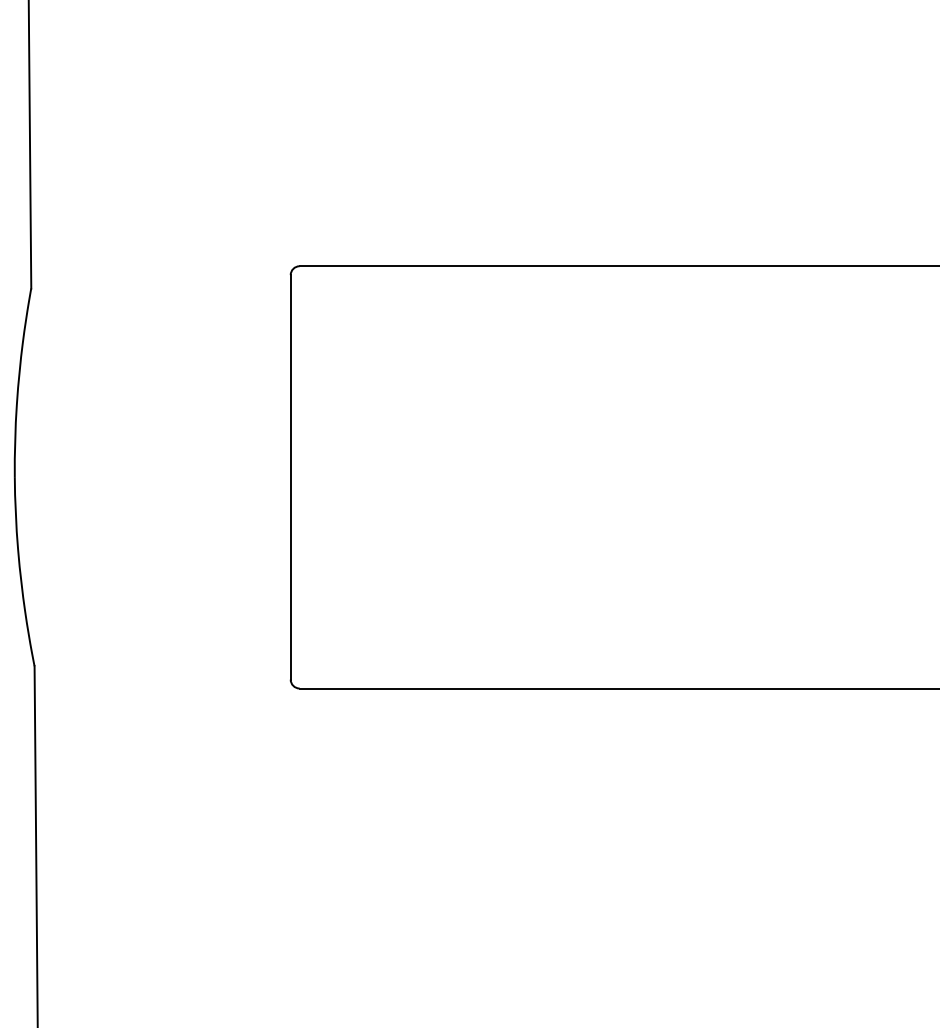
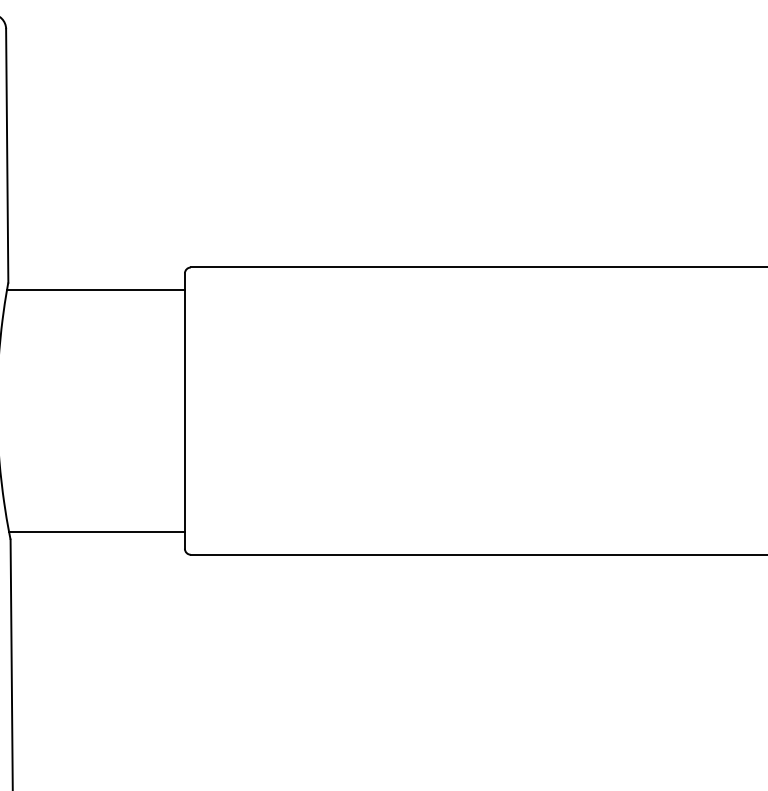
line: (159, 300) -> (95, 290), added
line: (160, 655) -> (96, 532), added

